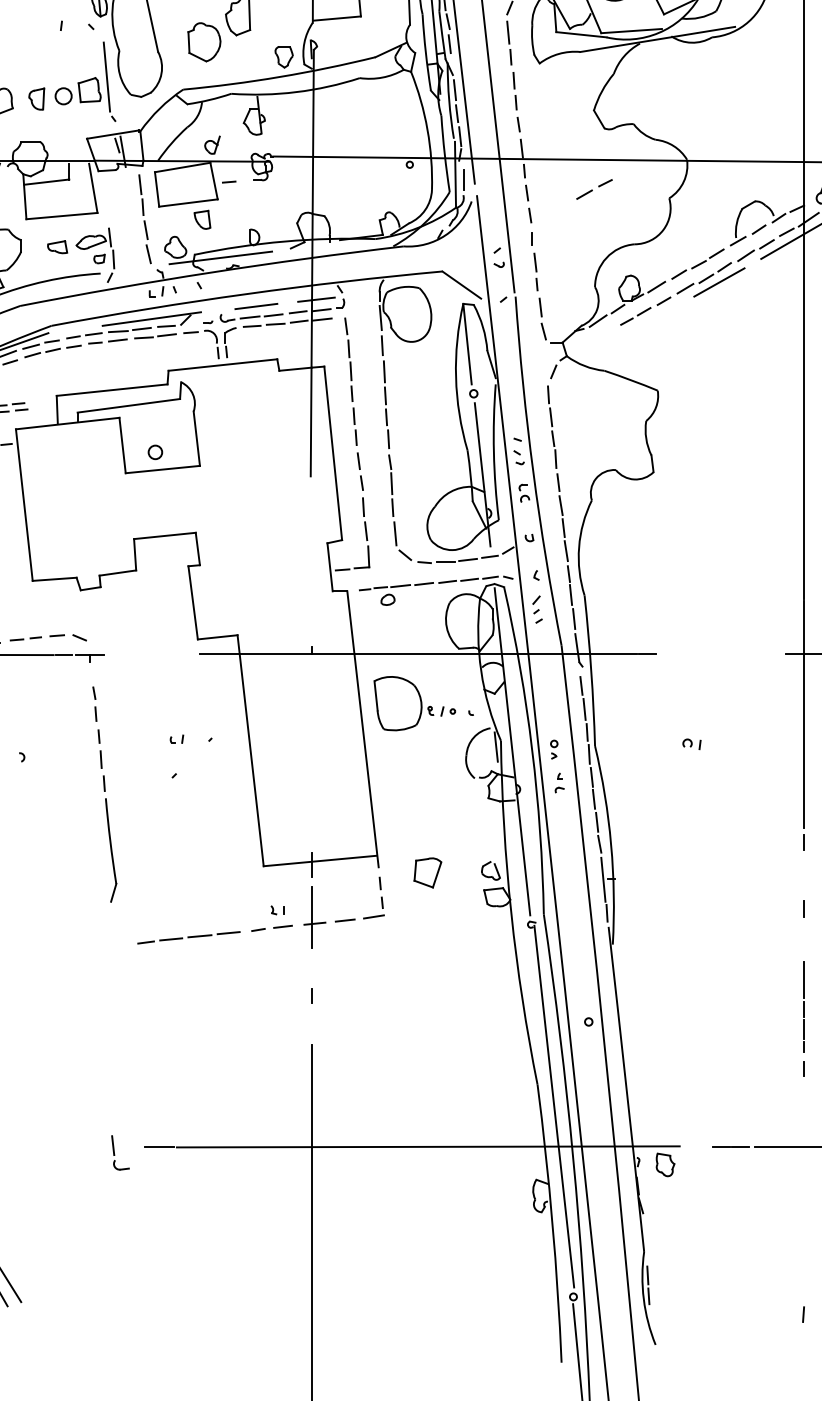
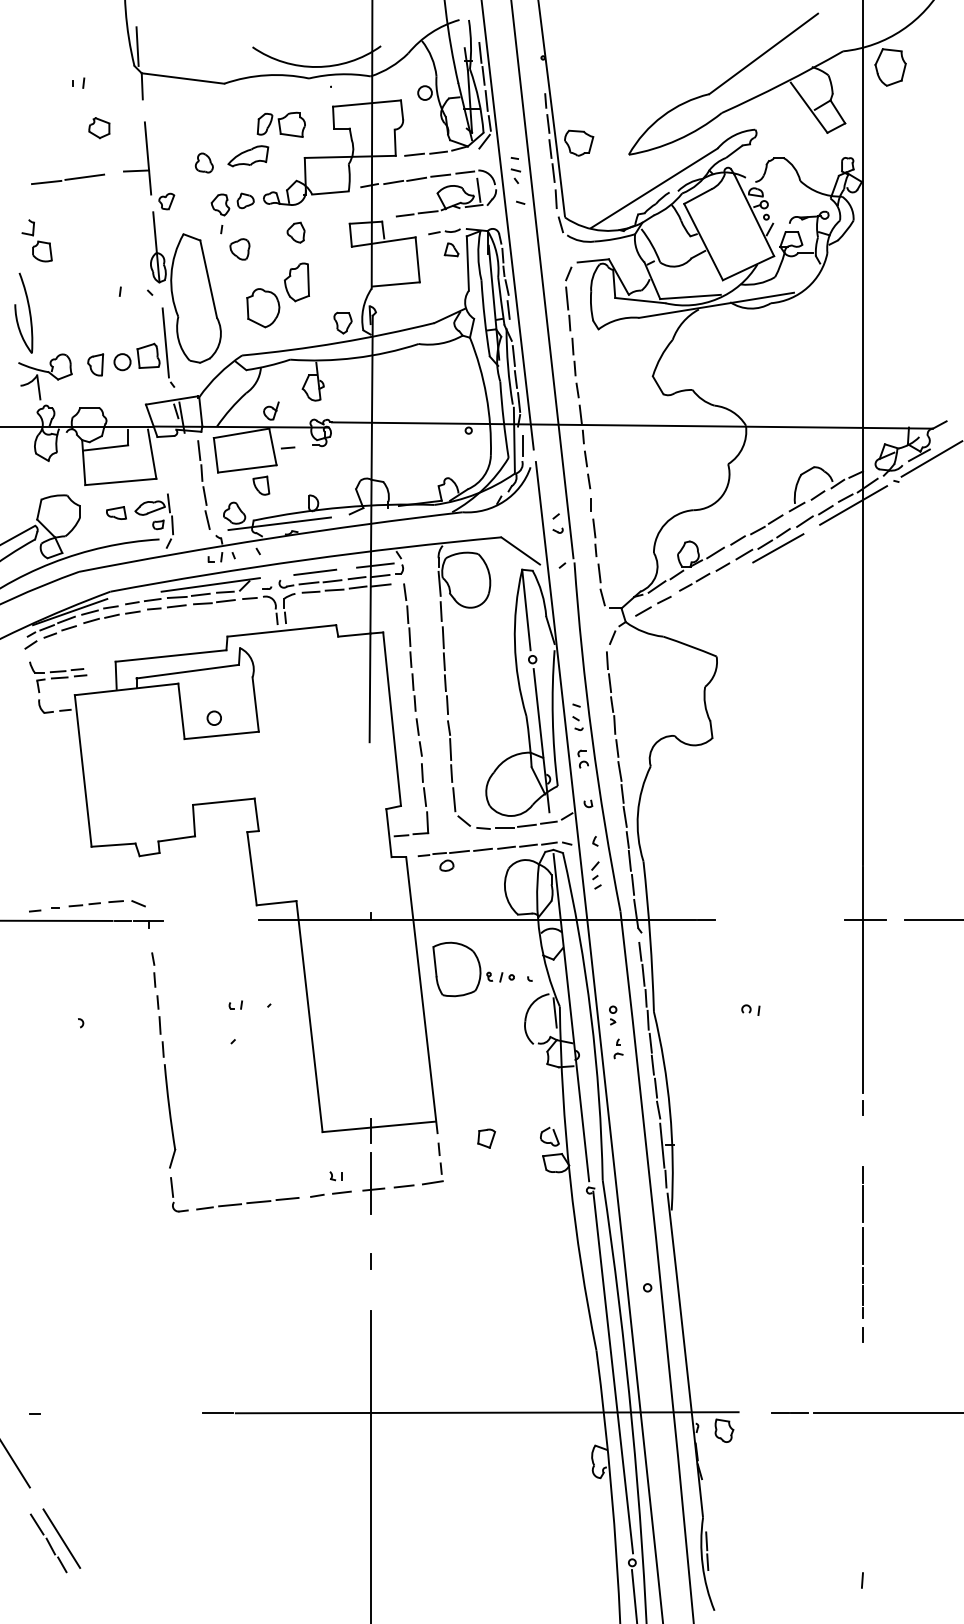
part: (594, 189) -> (653, 606), moved
part: (427, 872) -> (486, 1138), size x0.62
line: (803, 937) -> (862, 1203), added
part: (120, 1152) -> (179, 1194), moved

